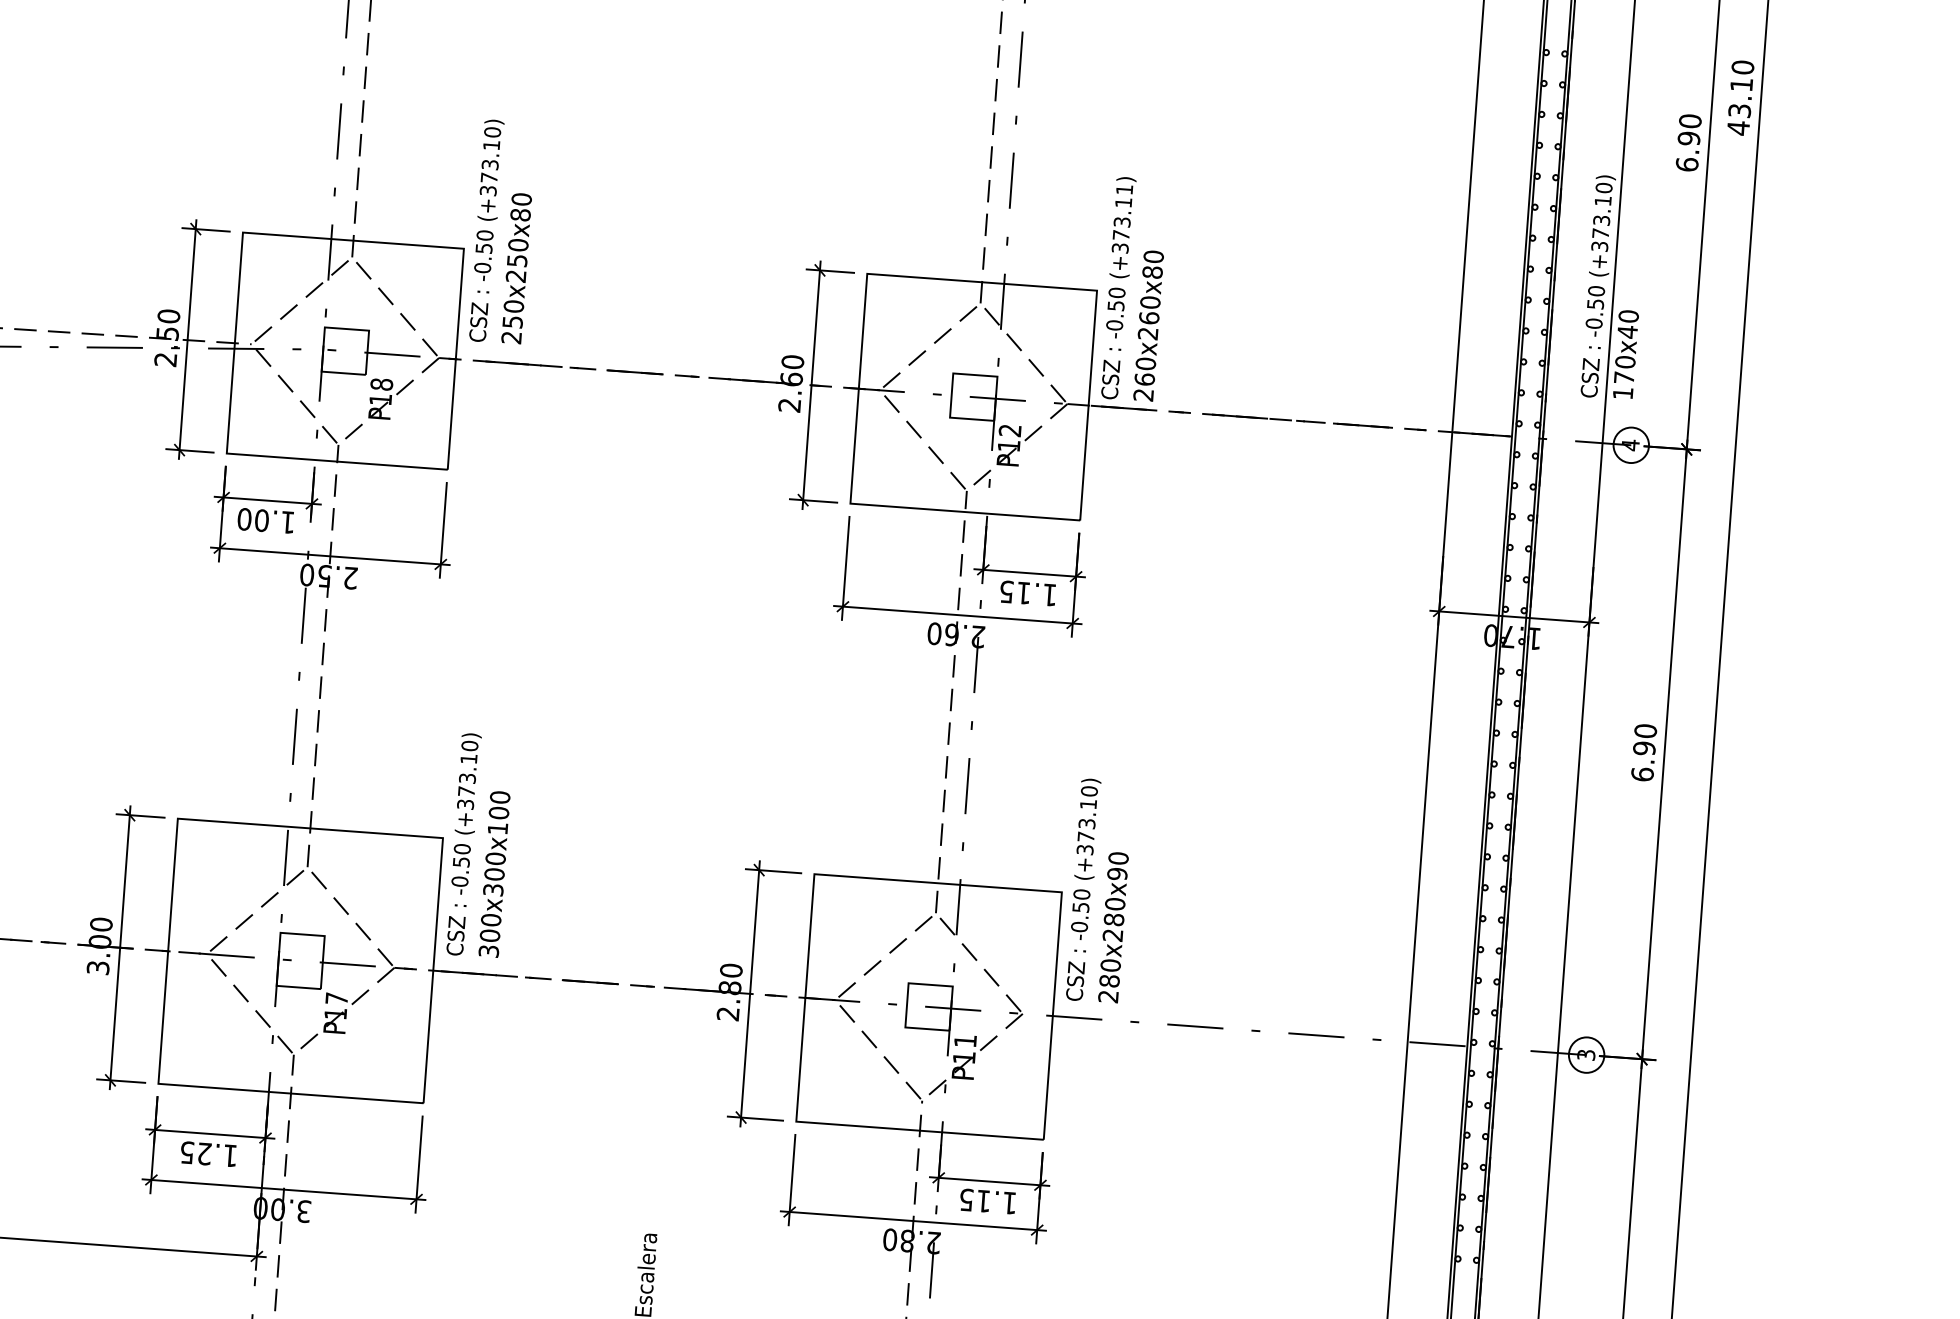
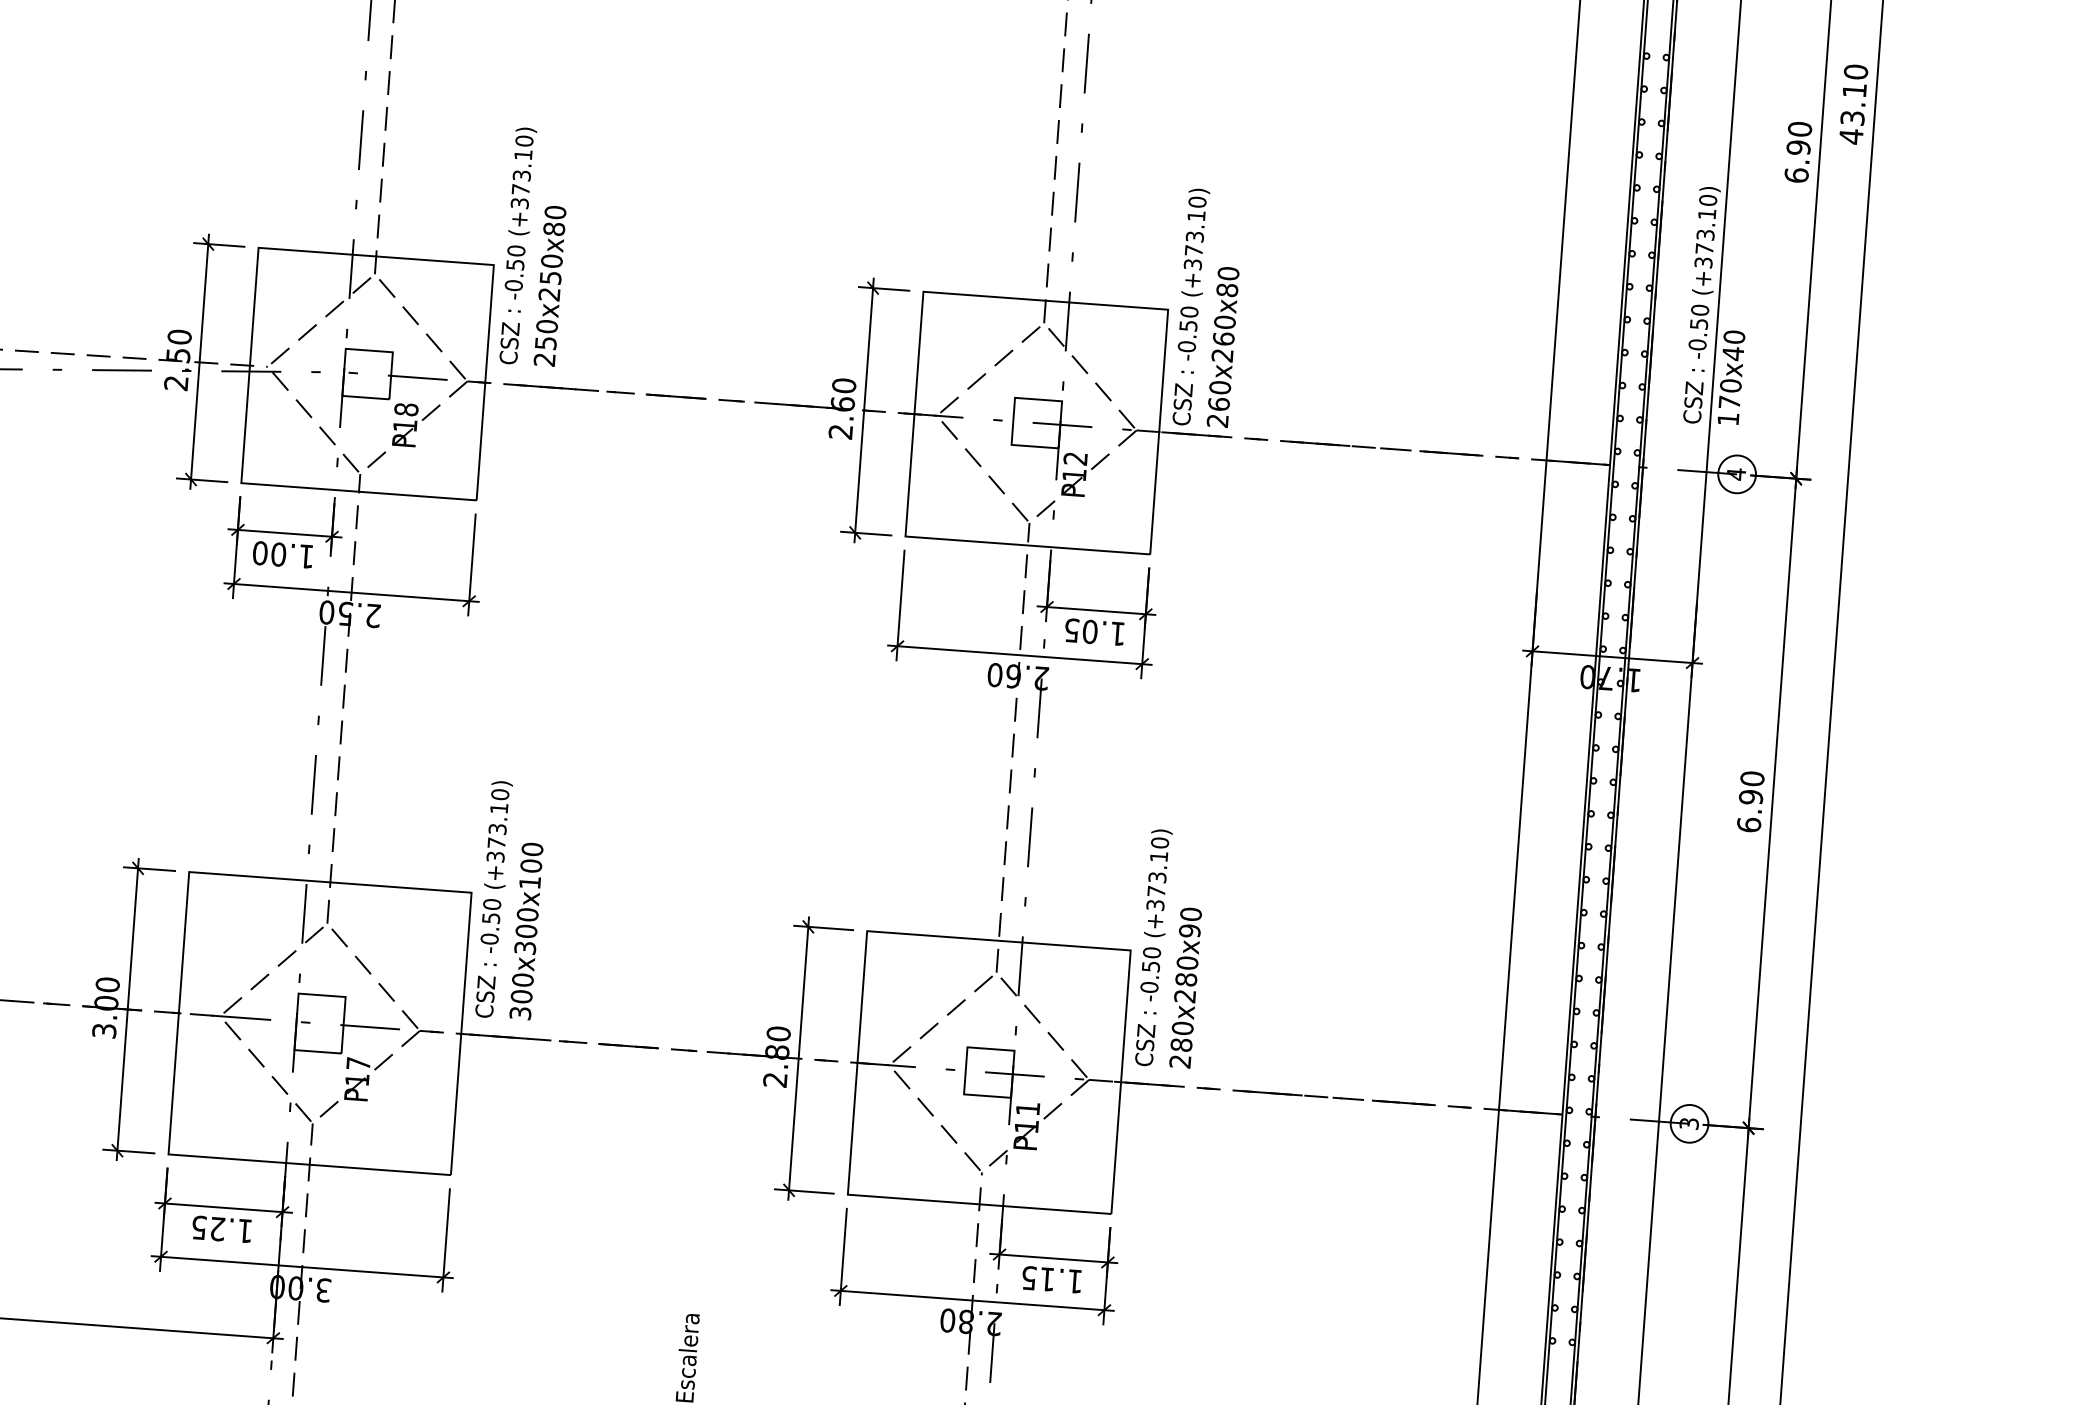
text: (1124, 189) -> (1197, 201), (+373.11) -> (+373.10)
text: (1023, 592) -> (1089, 631), 1.15 -> 1.05
line: (1244, 1029) -> (1325, 1096), added

